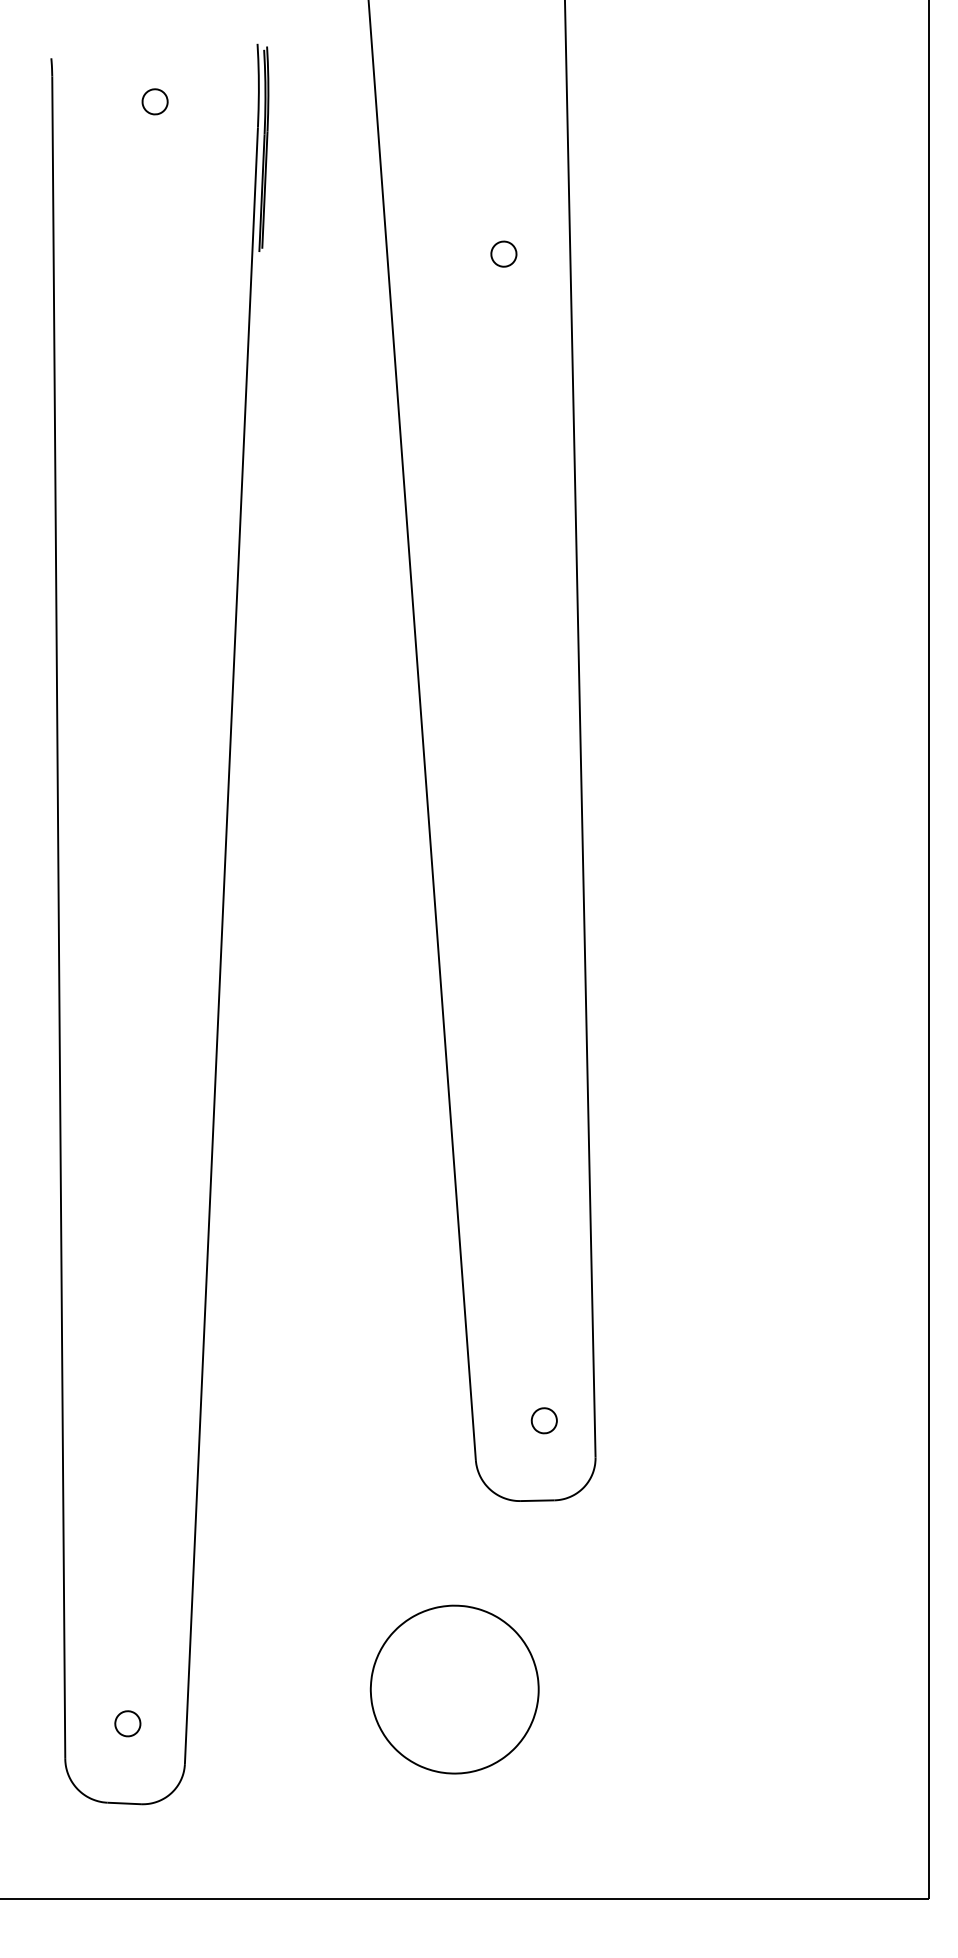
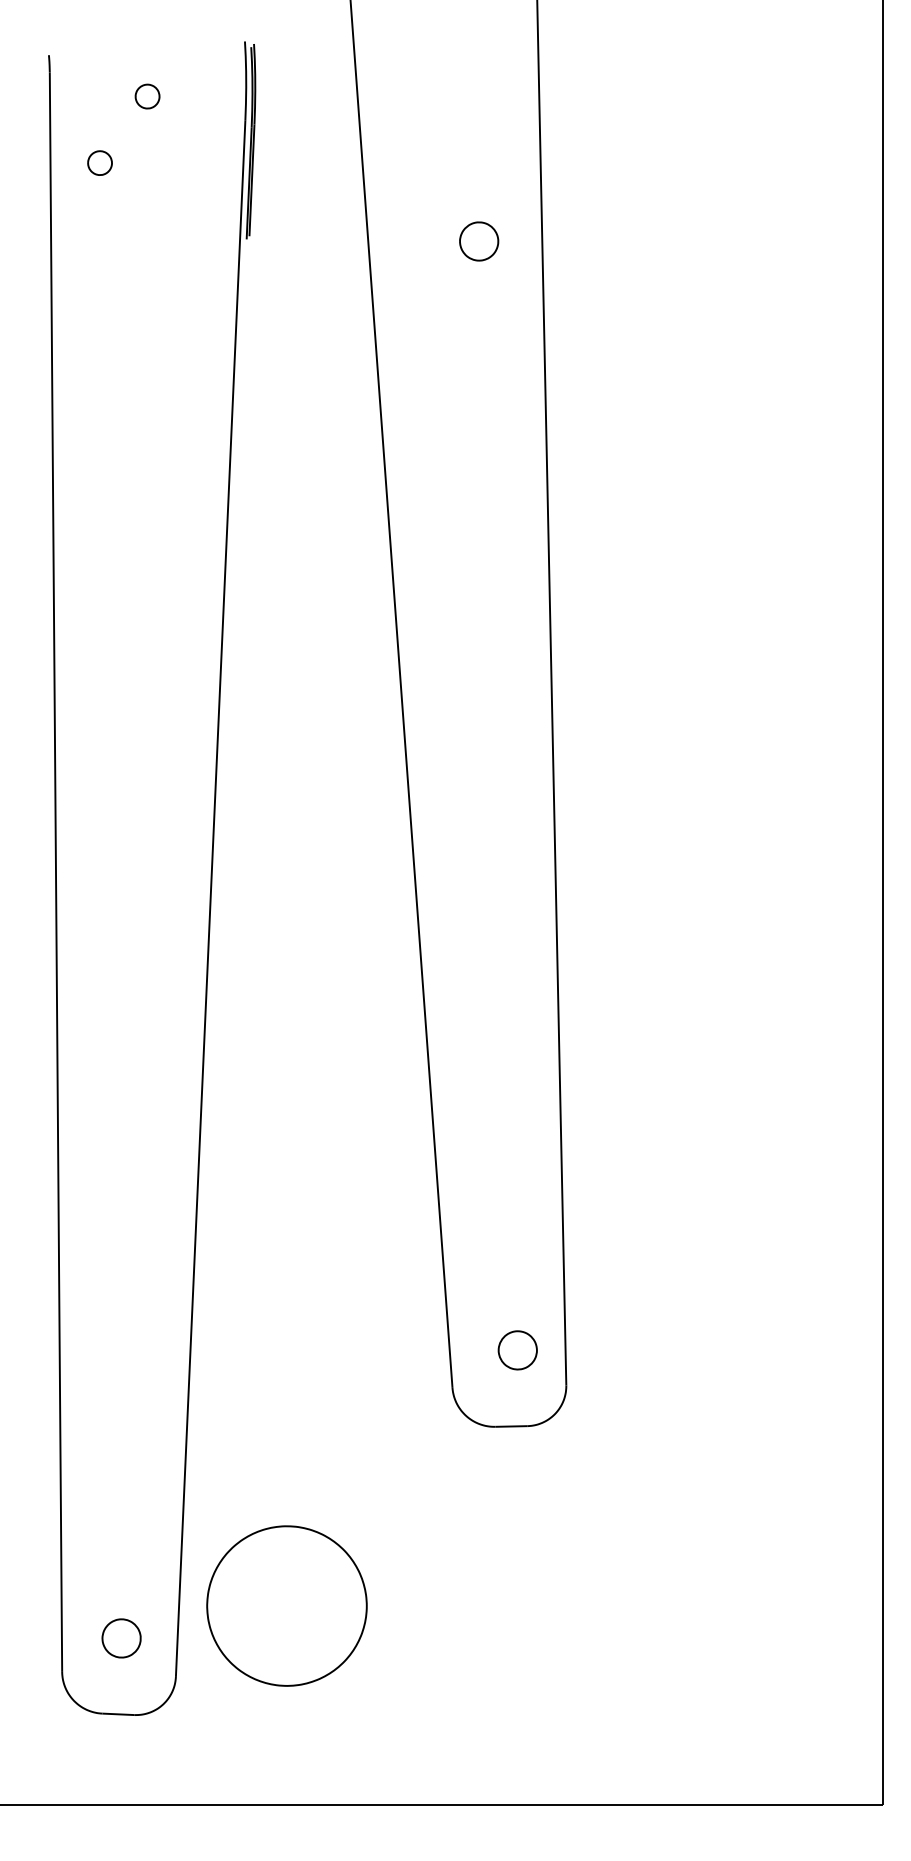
part: (104, 171) -> (99, 162), added
part: (503, 253) -> (478, 240), size x1.6
part: (543, 1420) -> (516, 1350), size x1.6
part: (454, 1689) -> (286, 1605), moved
part: (127, 1723) -> (121, 1638), size x1.6

